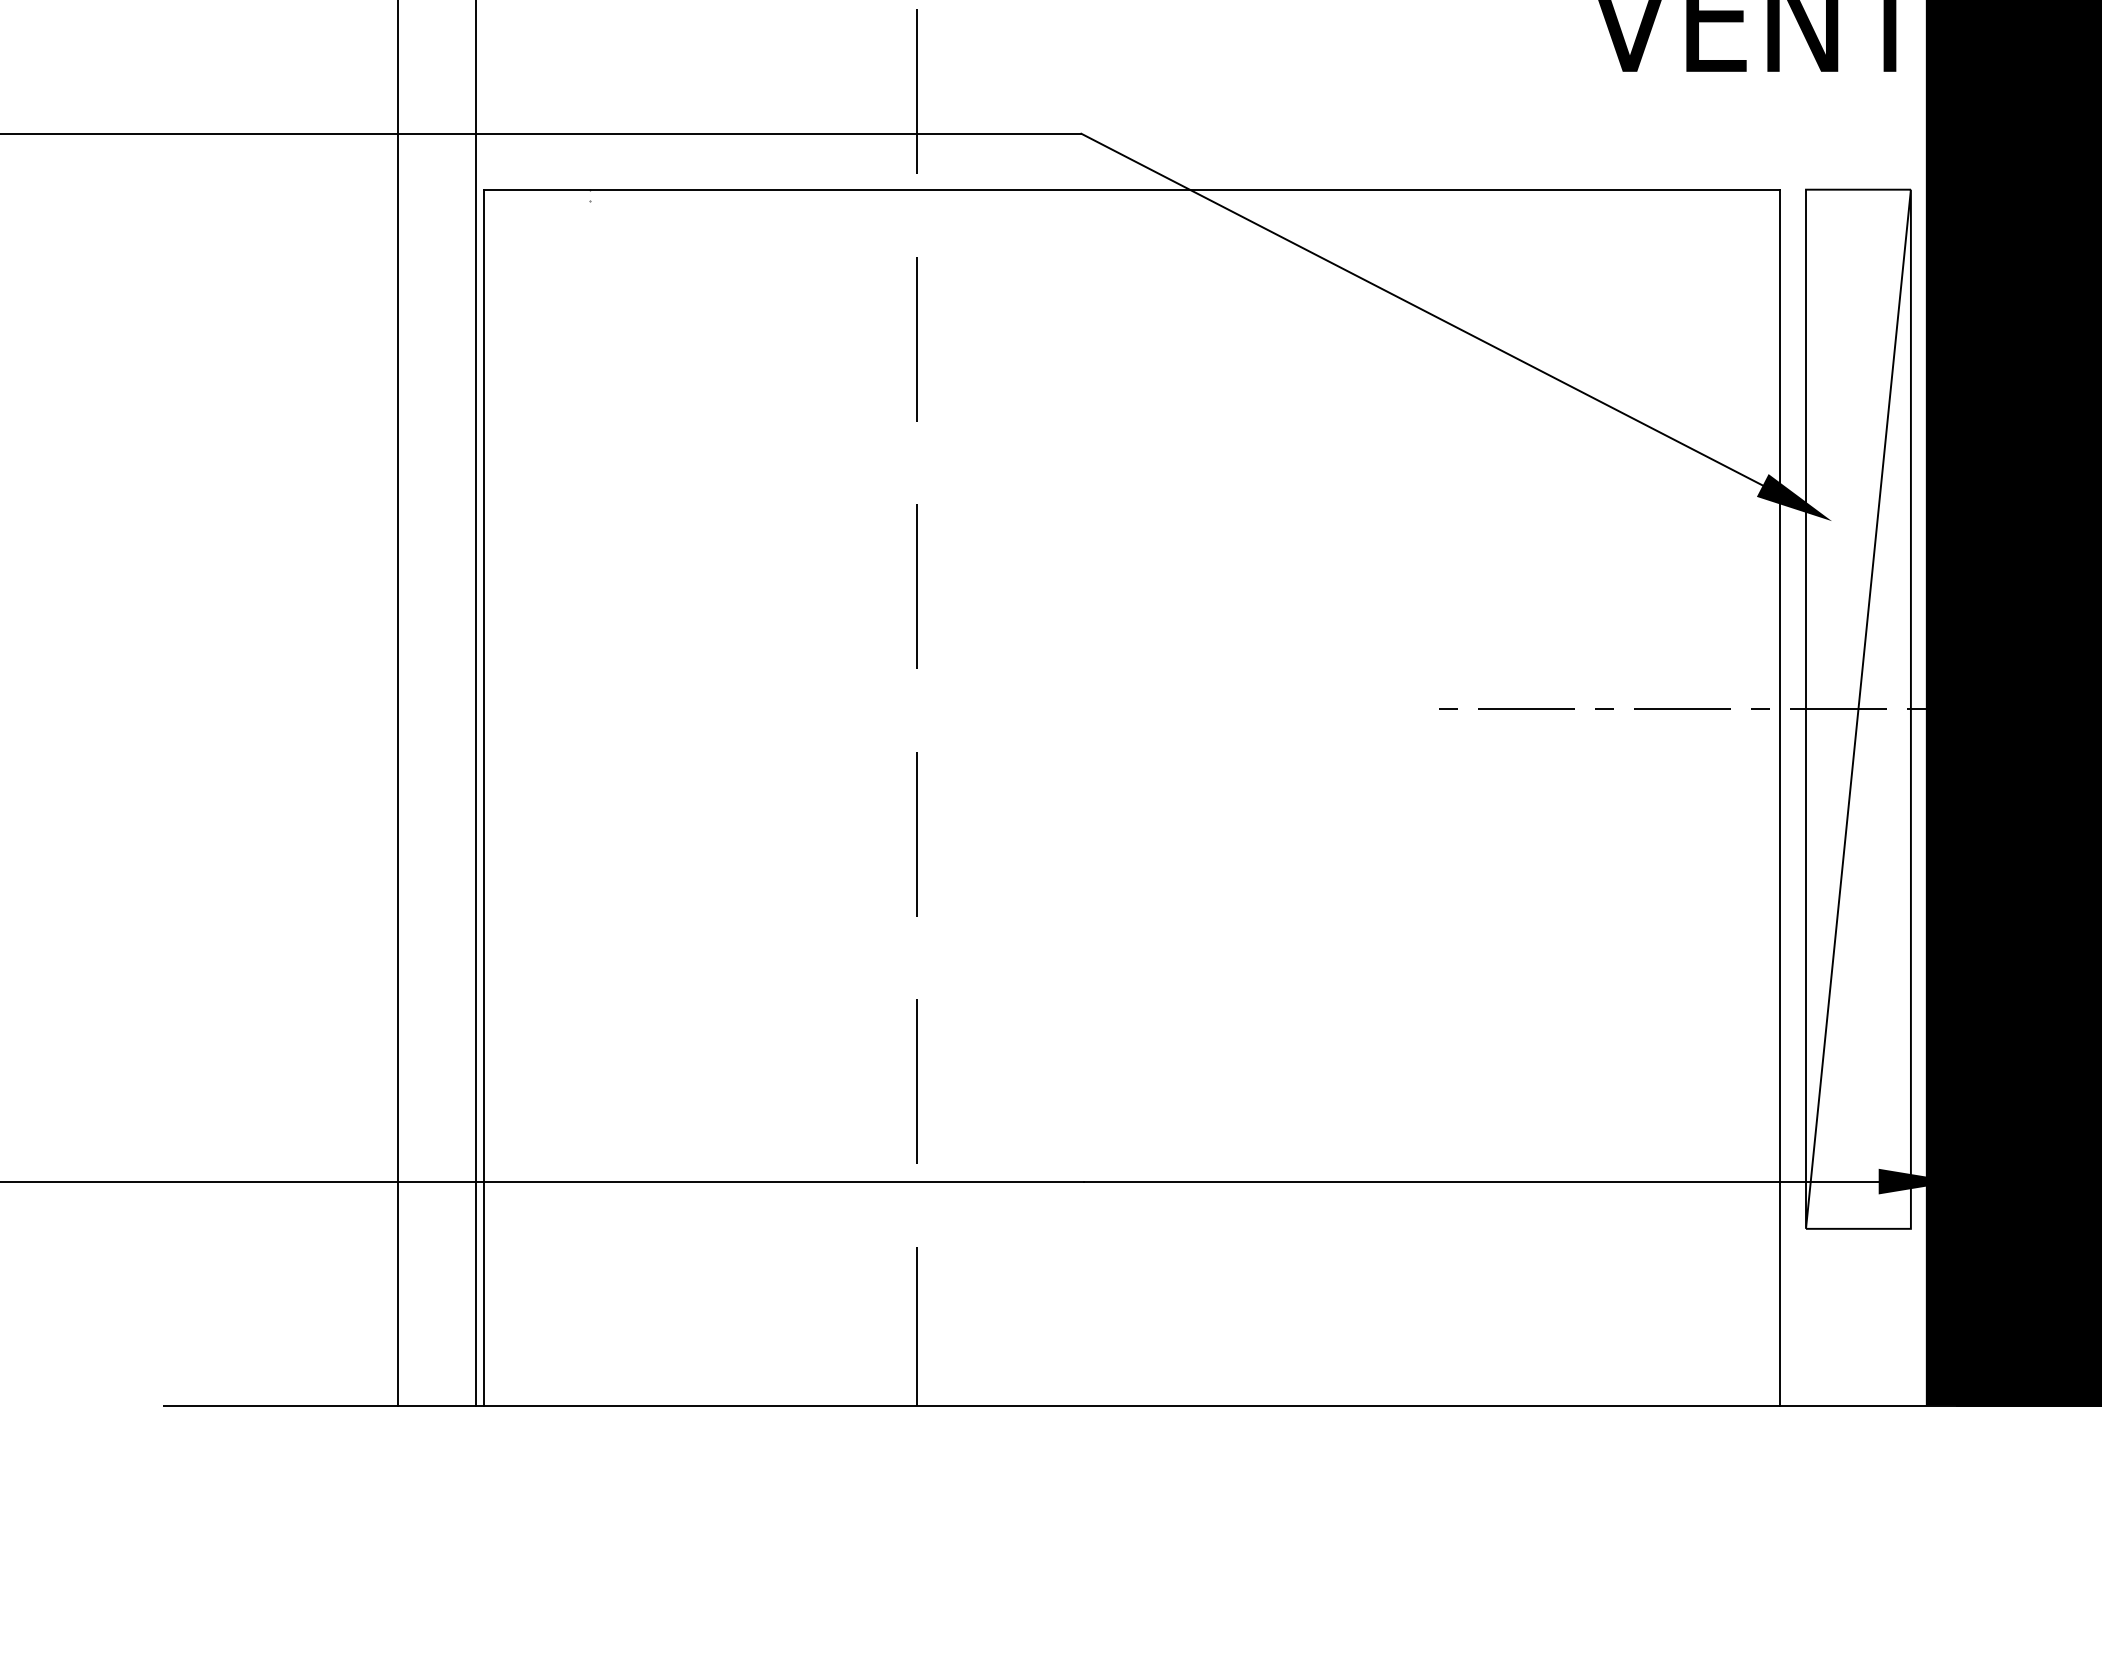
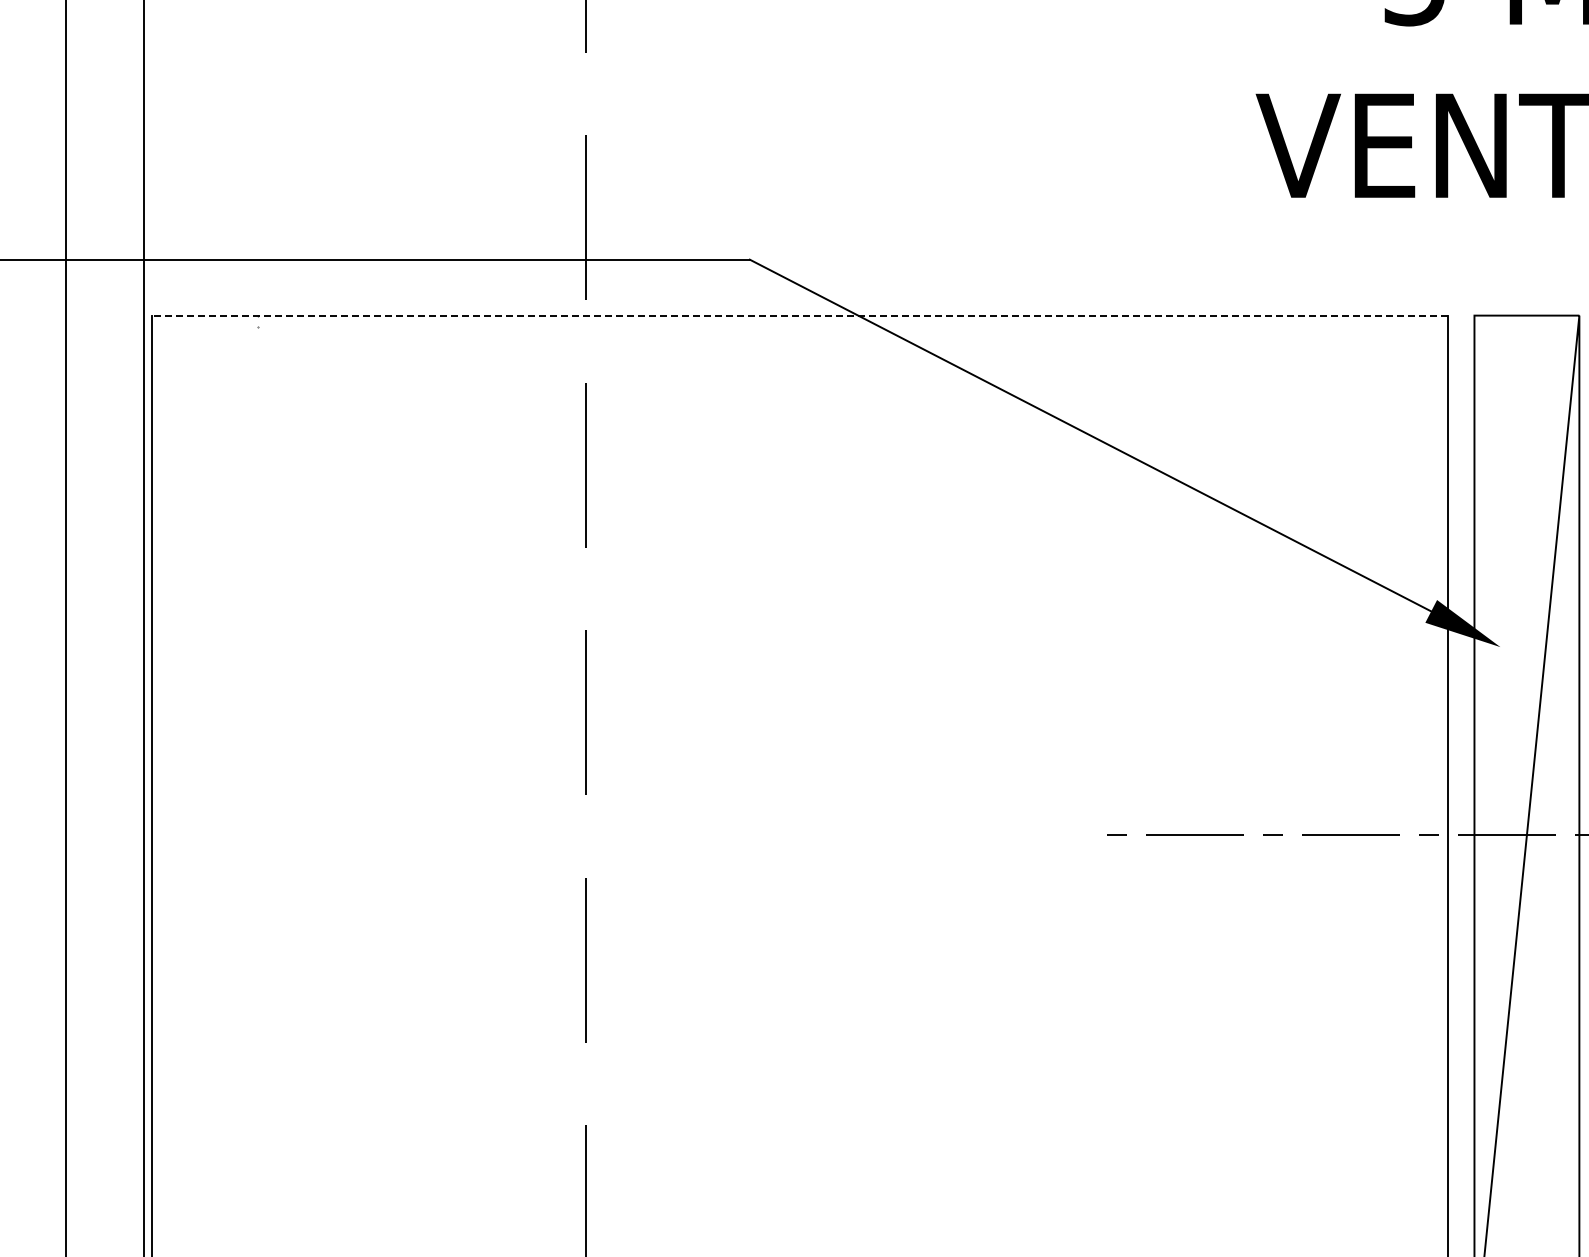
line: (1131, 189) -> (799, 315), solid -> dashed

